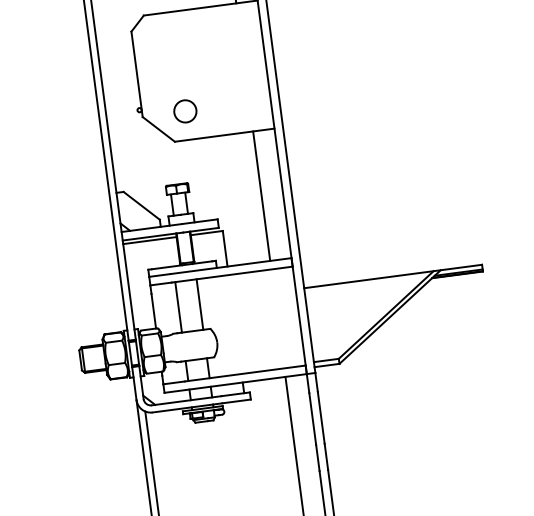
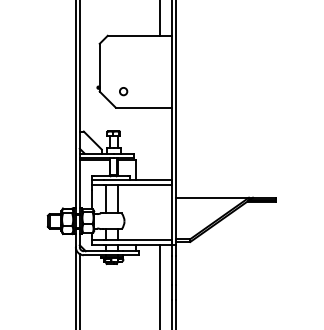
circle: (184, 111) -> (123, 91), size x0.6
line: (261, 195) -> (159, 143), removed

